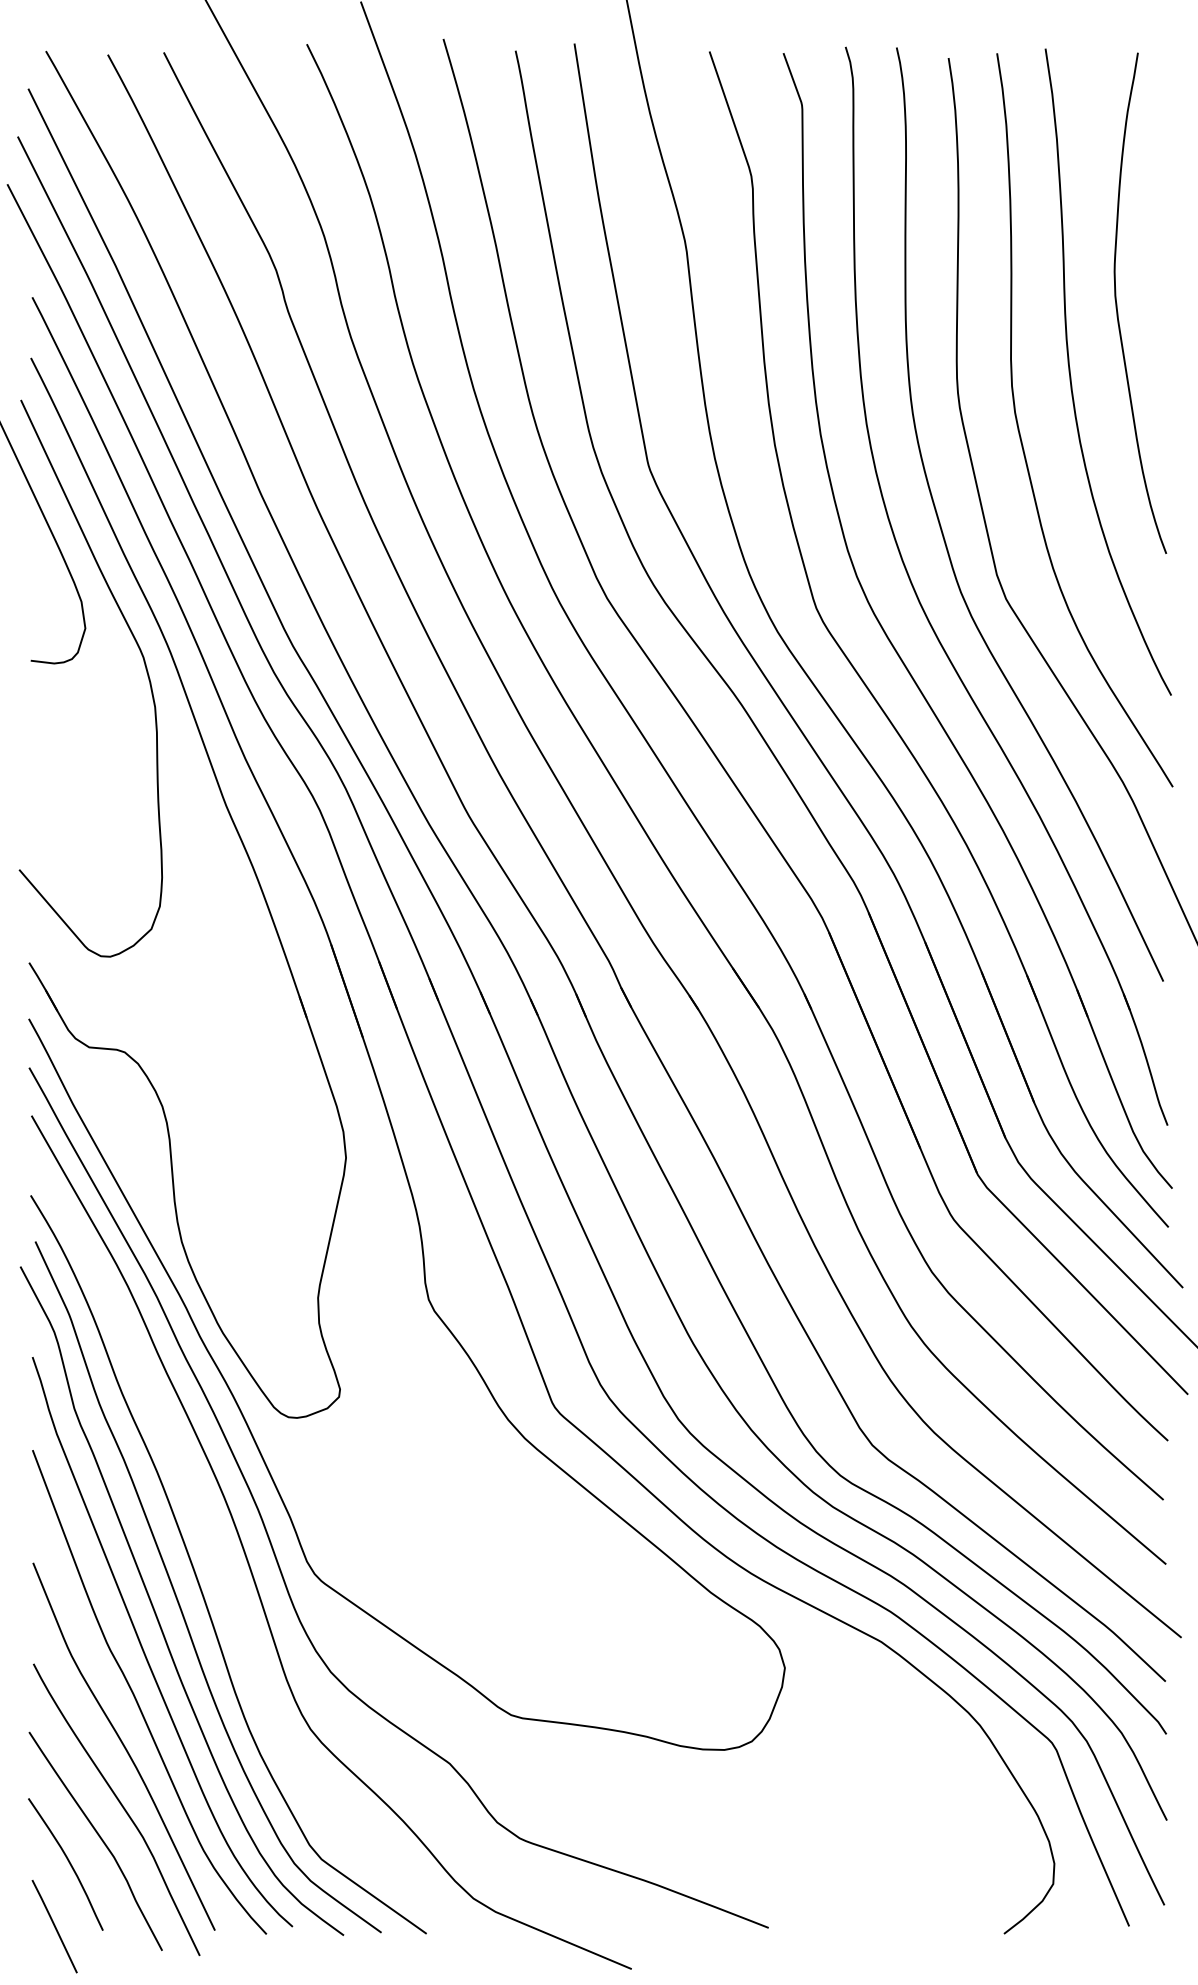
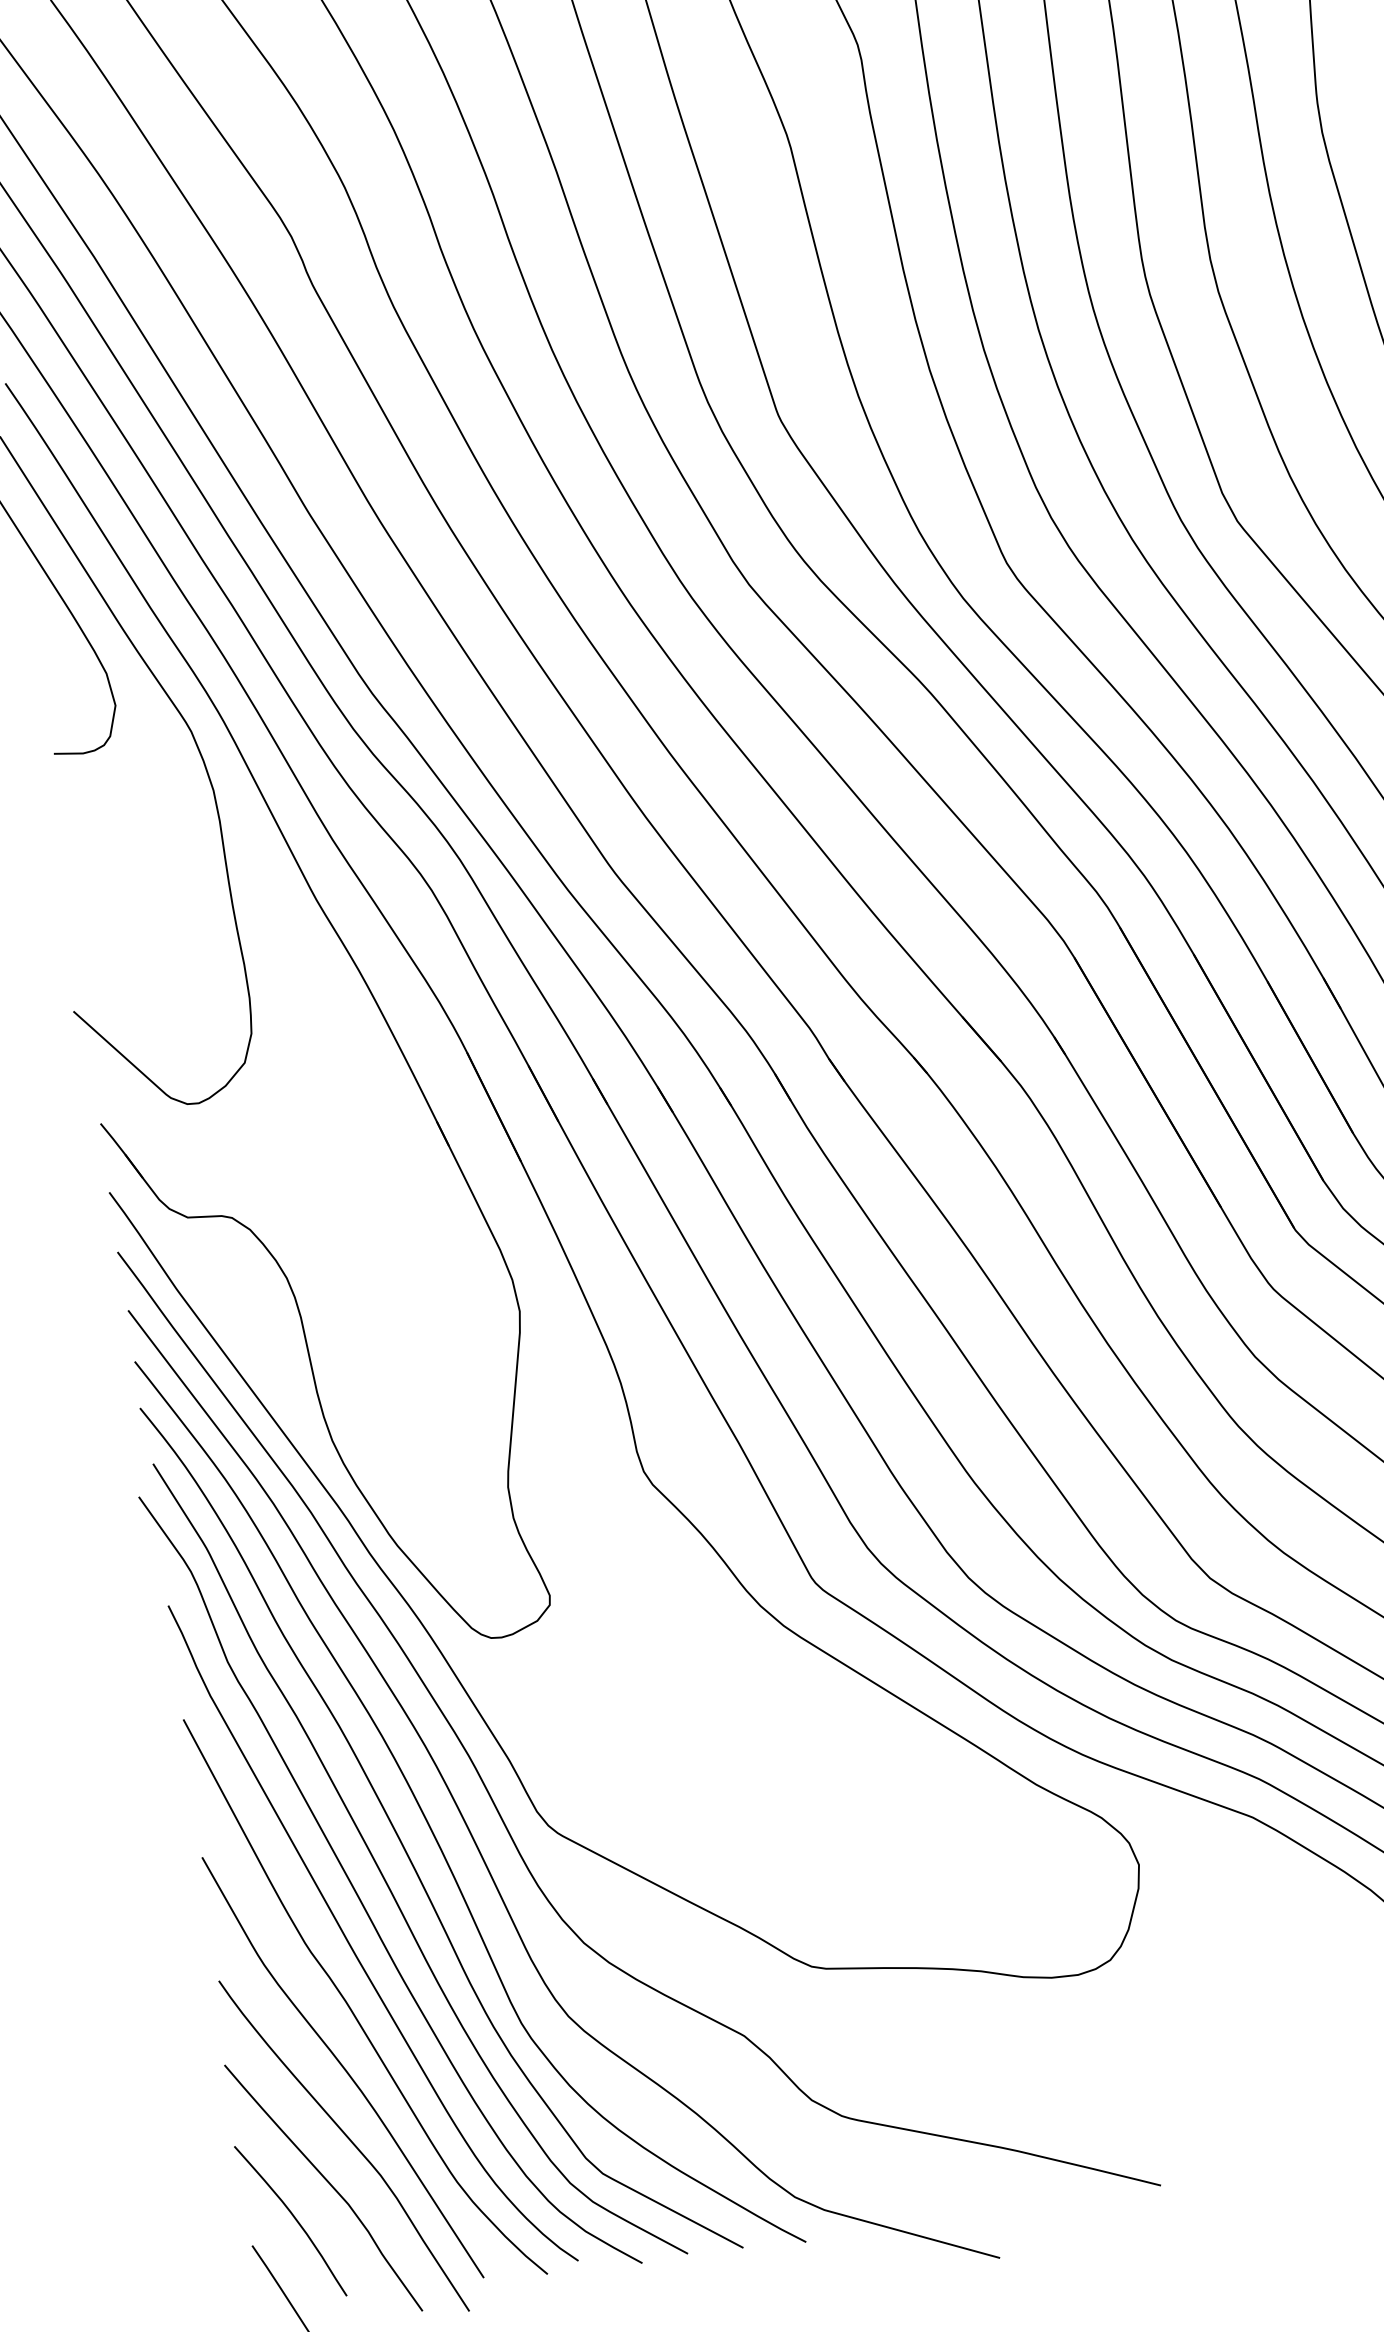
curve: (219, 1559) -> (429, 1823), added

